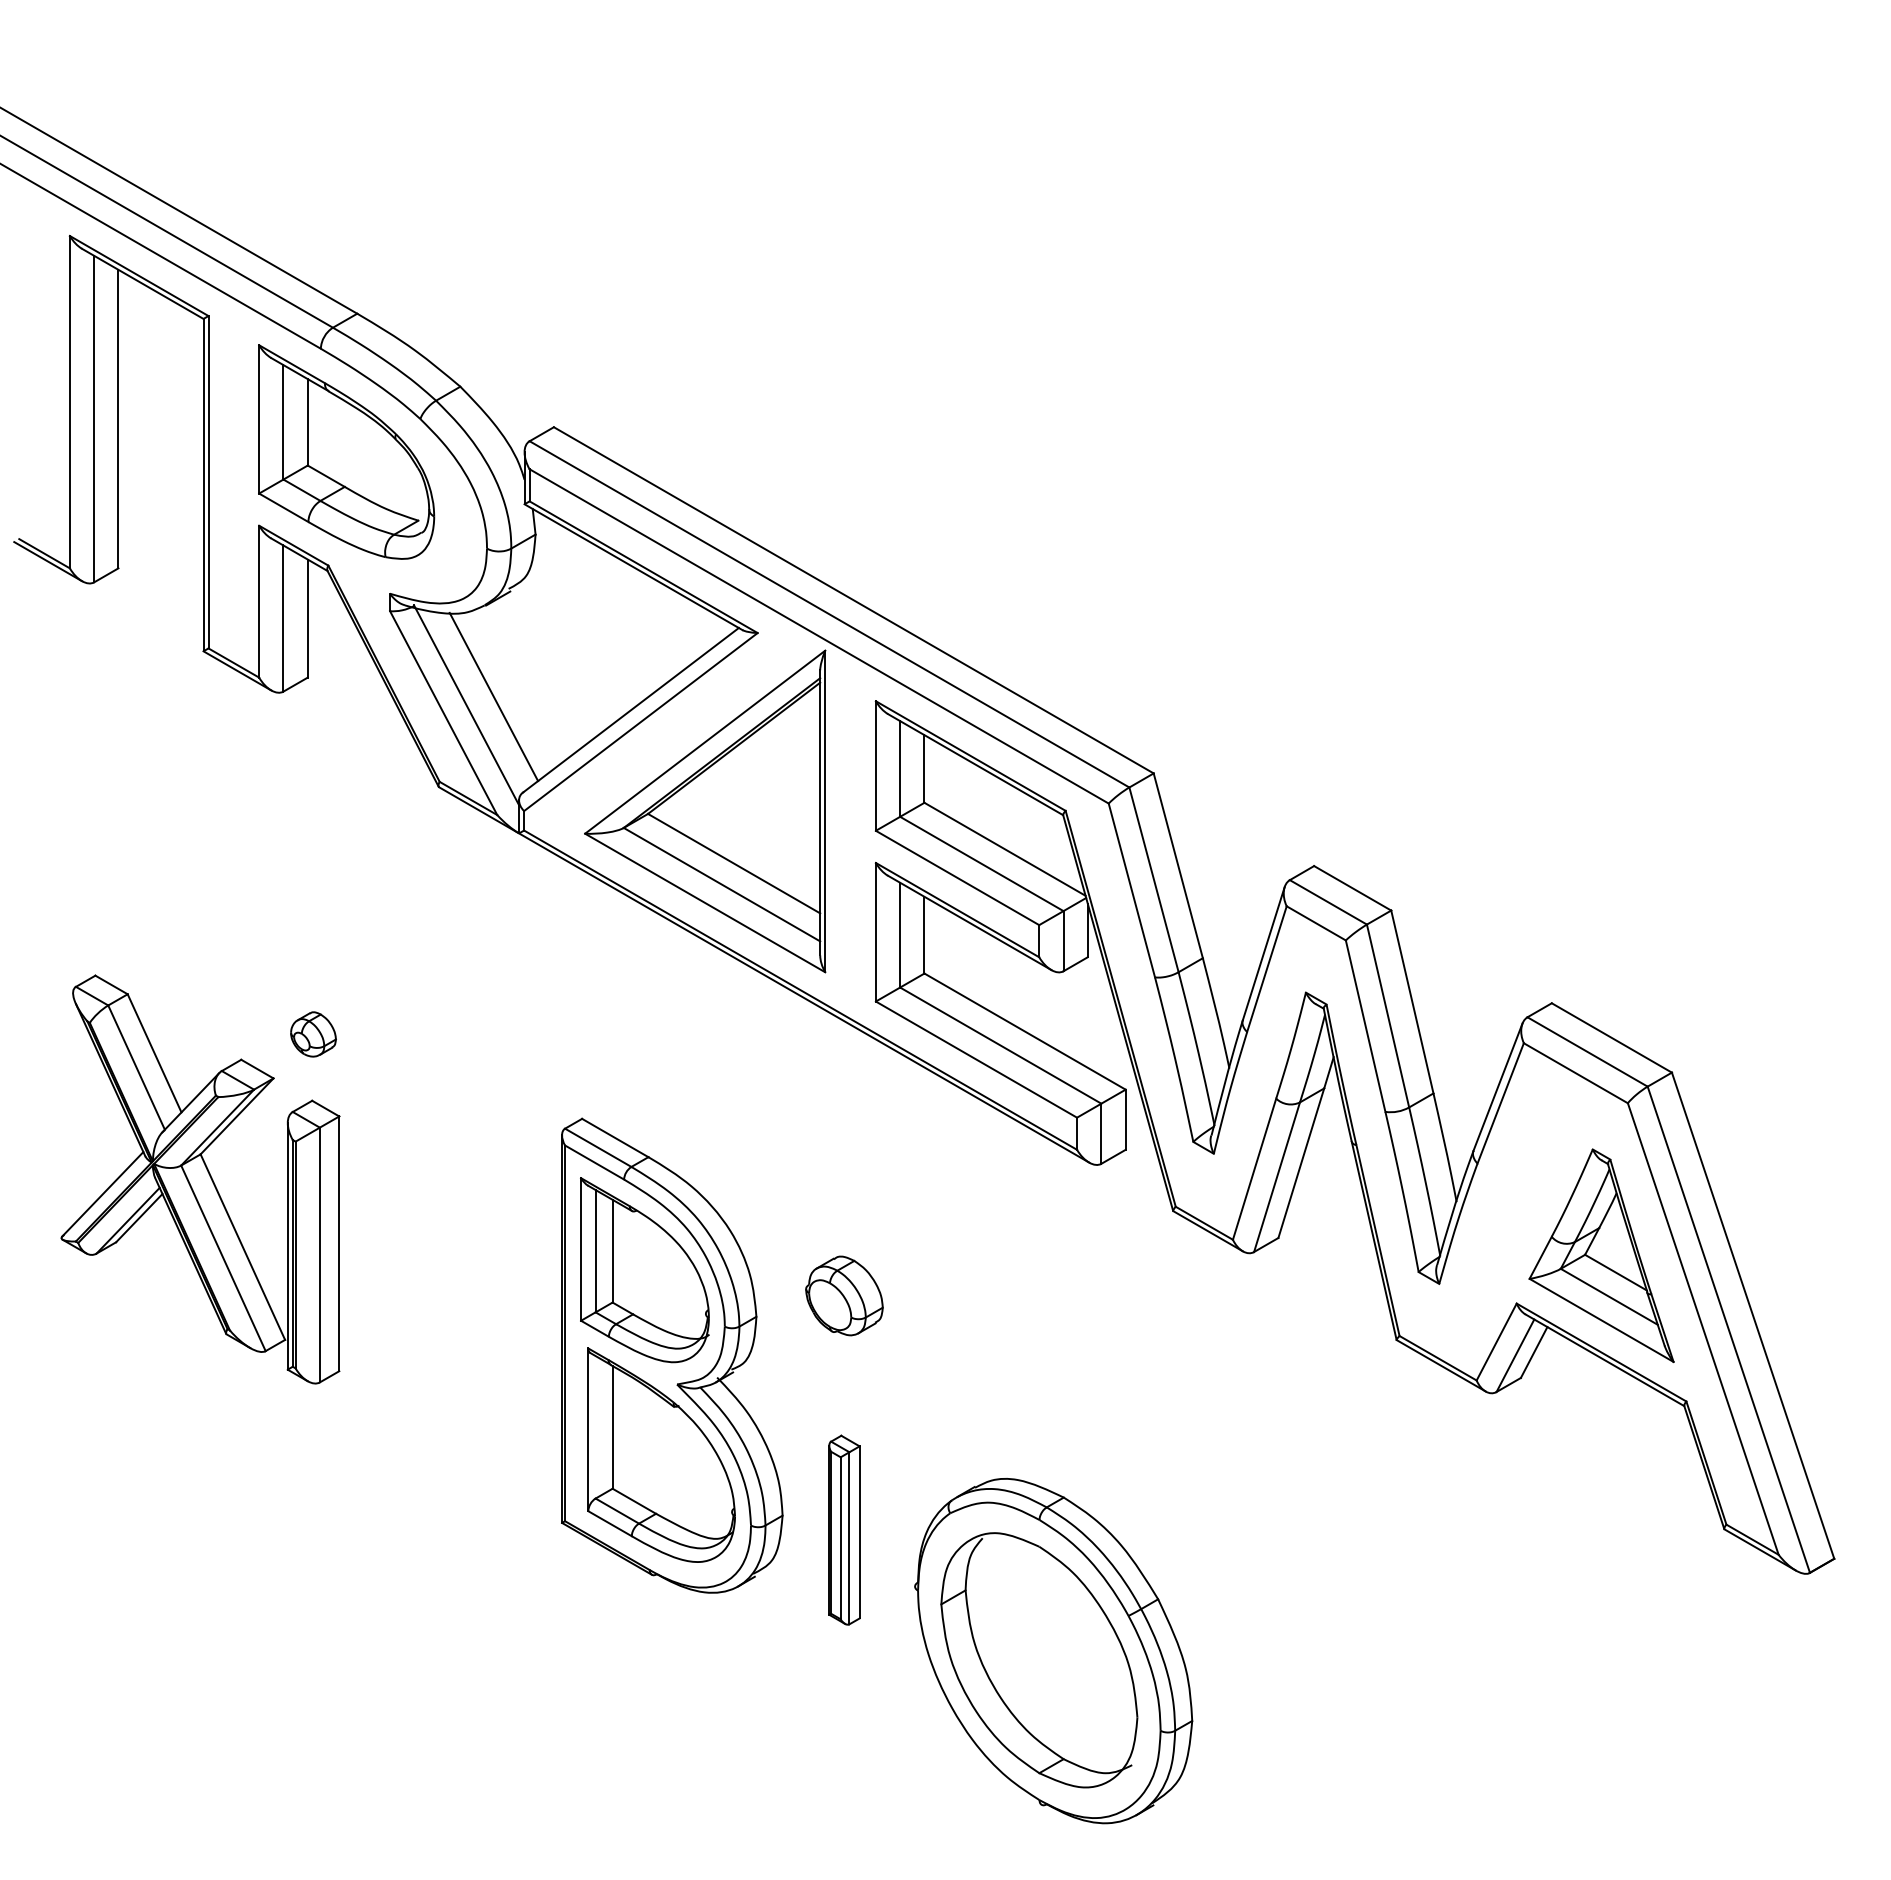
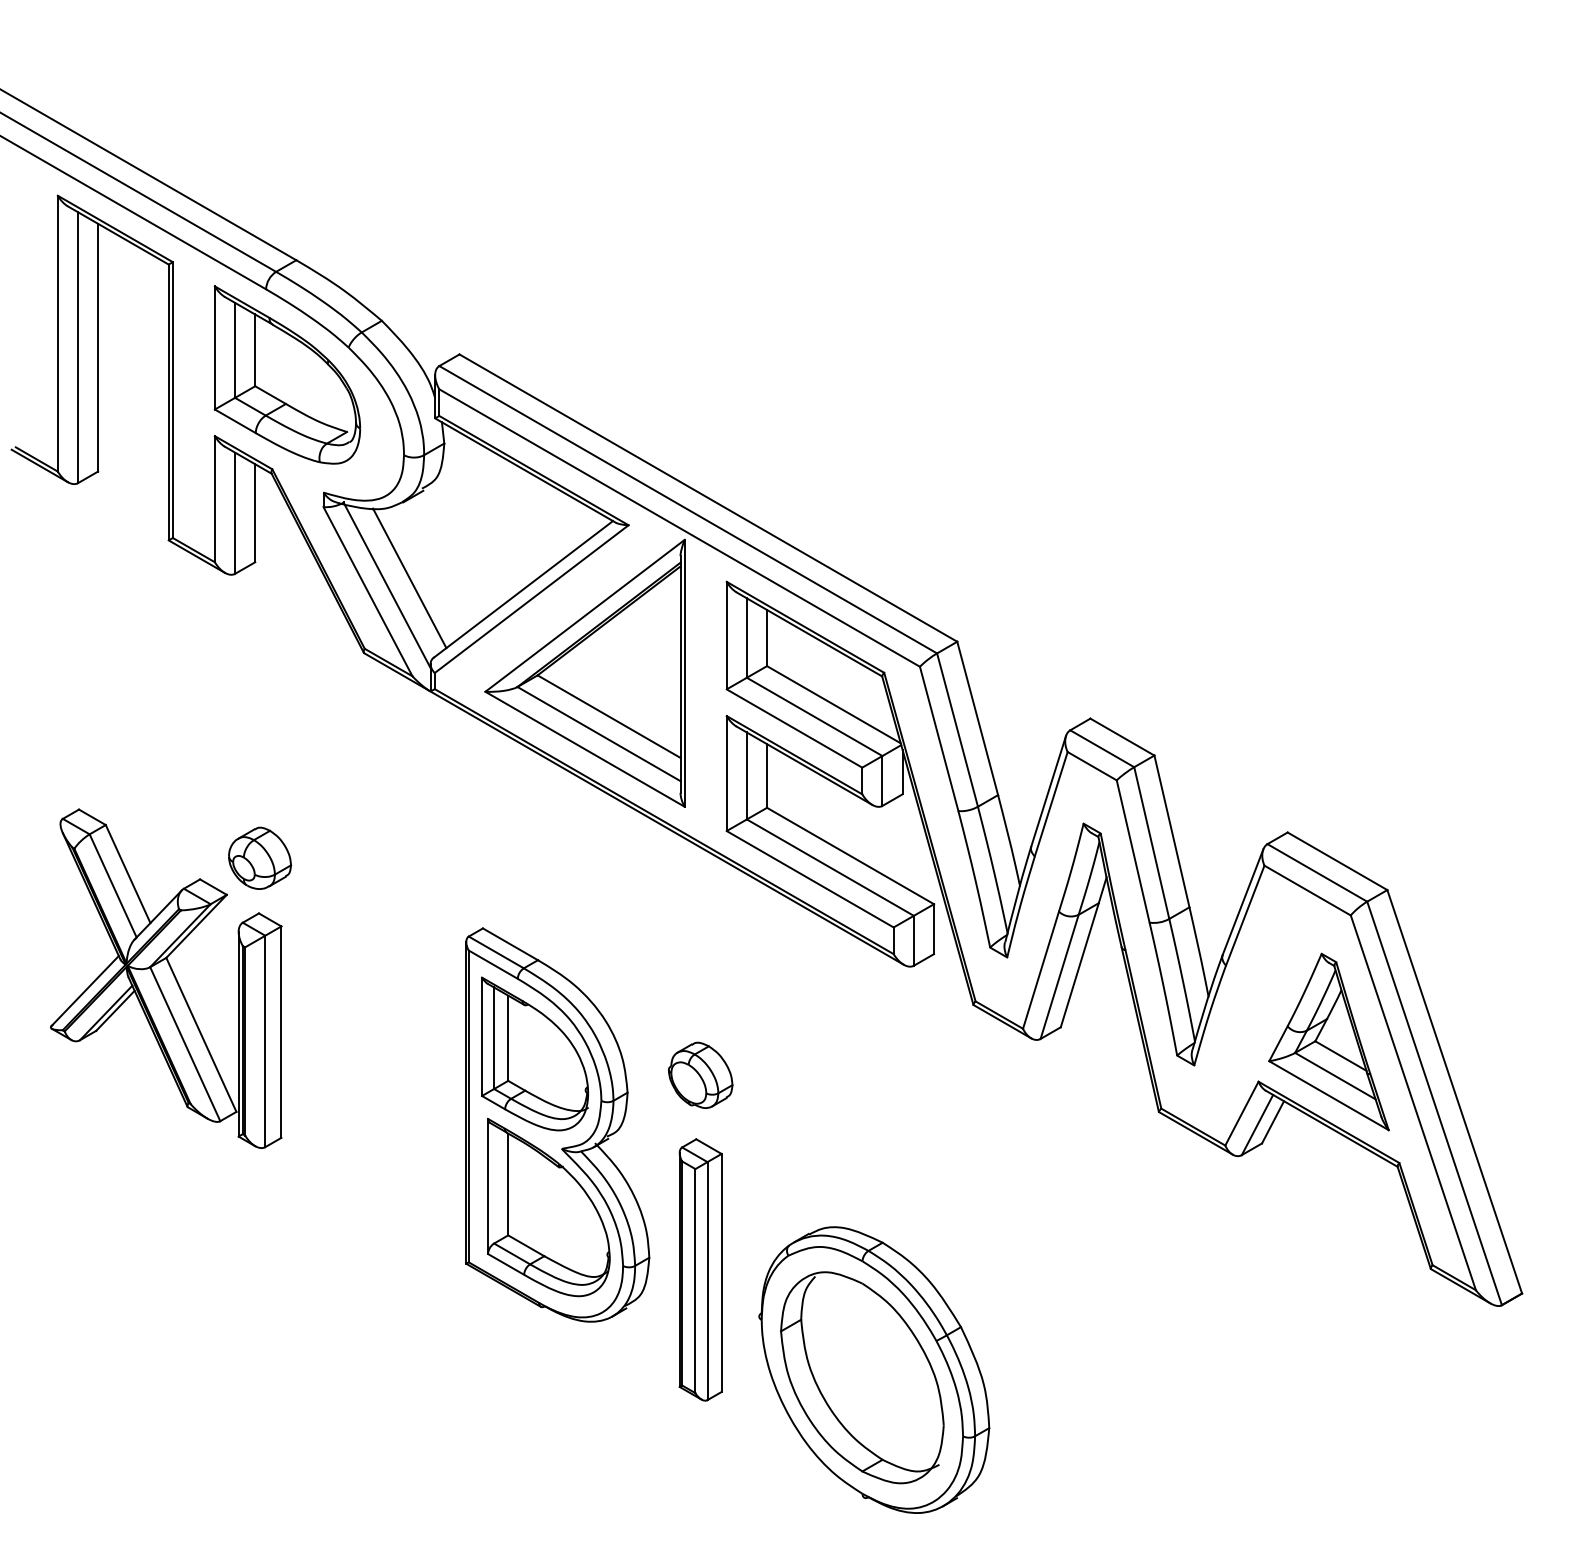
part: (313, 1034) -> (260, 858), size x1.67
part: (844, 1529) -> (700, 1269), size x1.67

